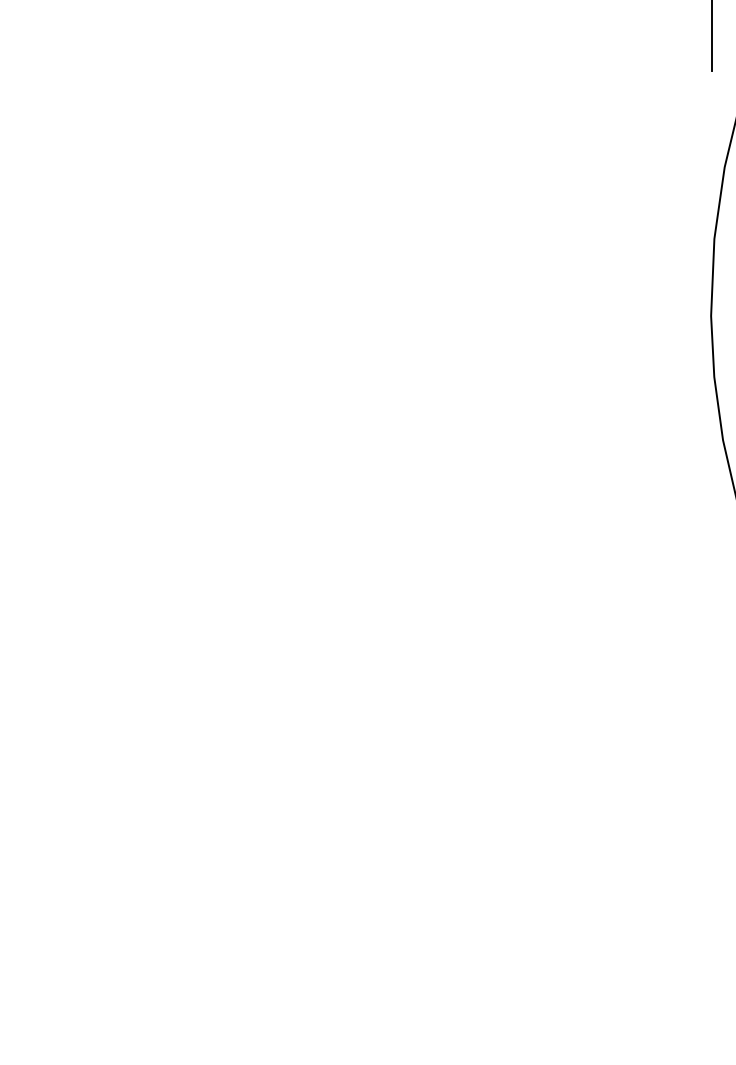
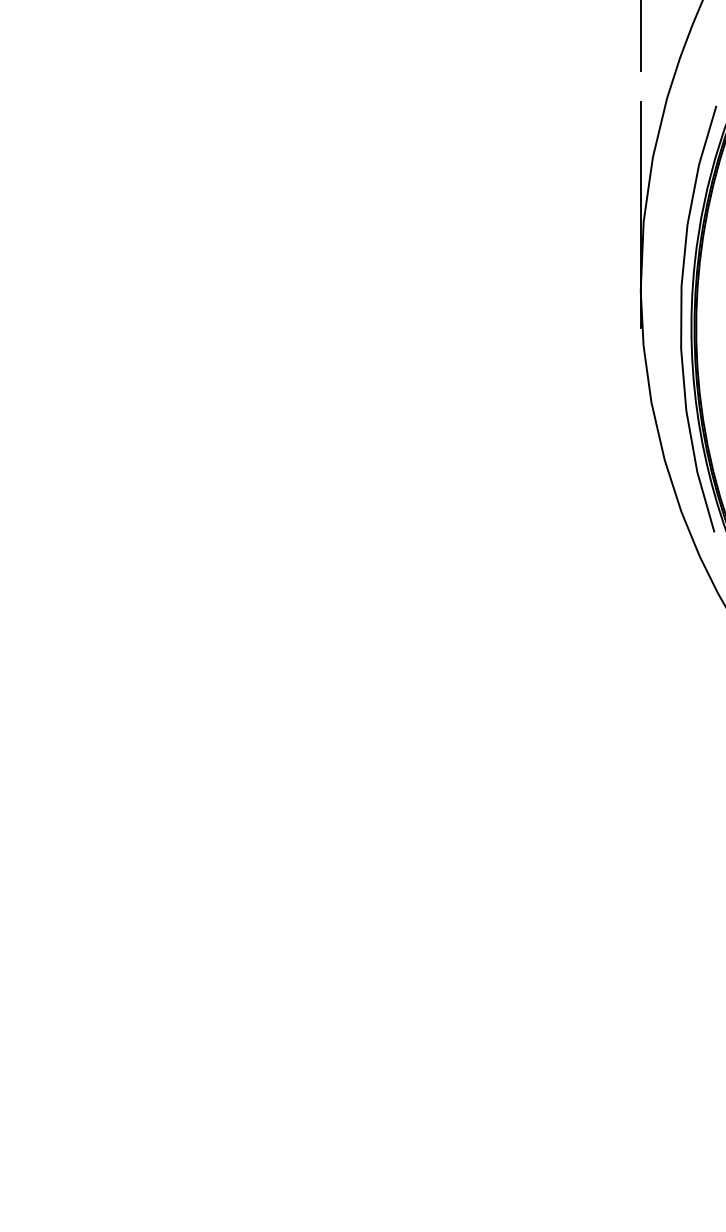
line: (711, 232) -> (641, 215), added

